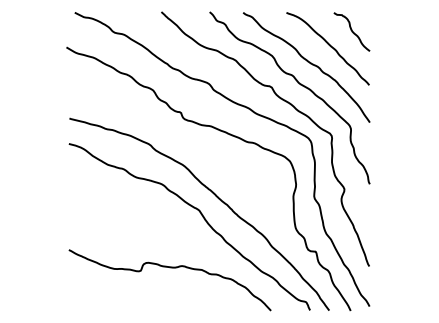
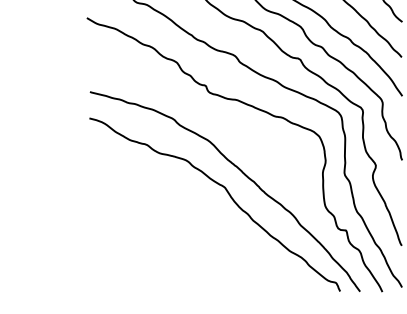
curve: (169, 268) -> (194, 247), removed

